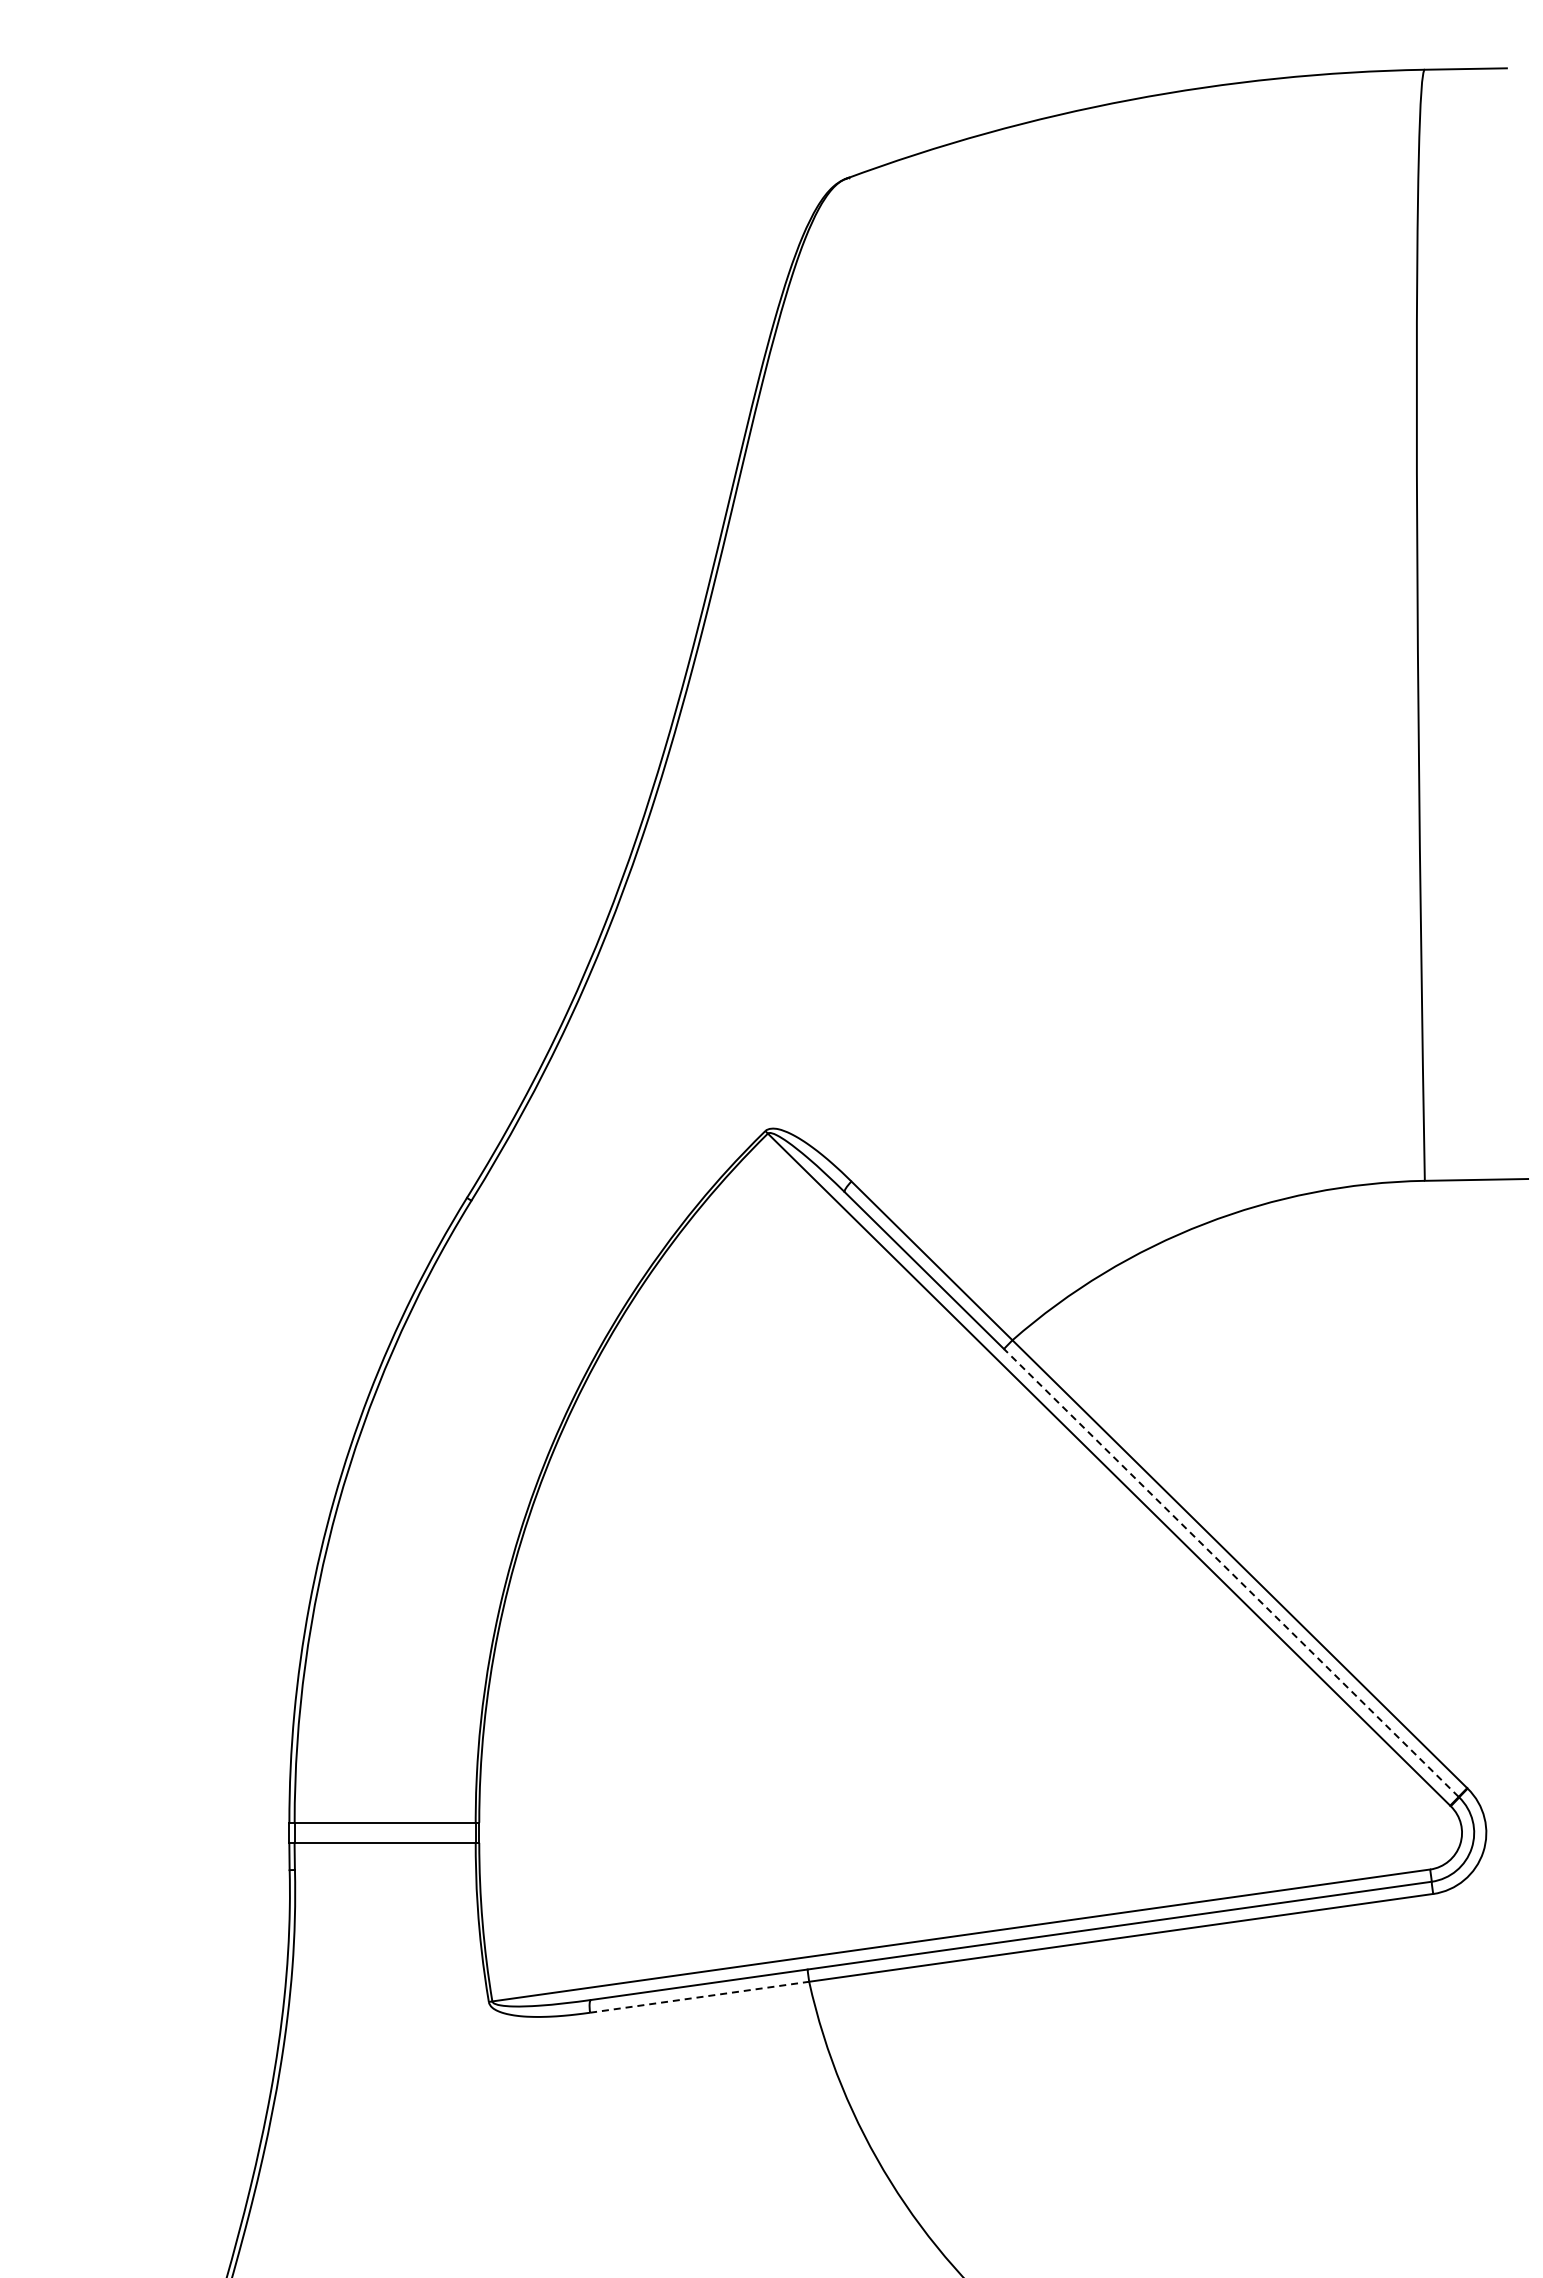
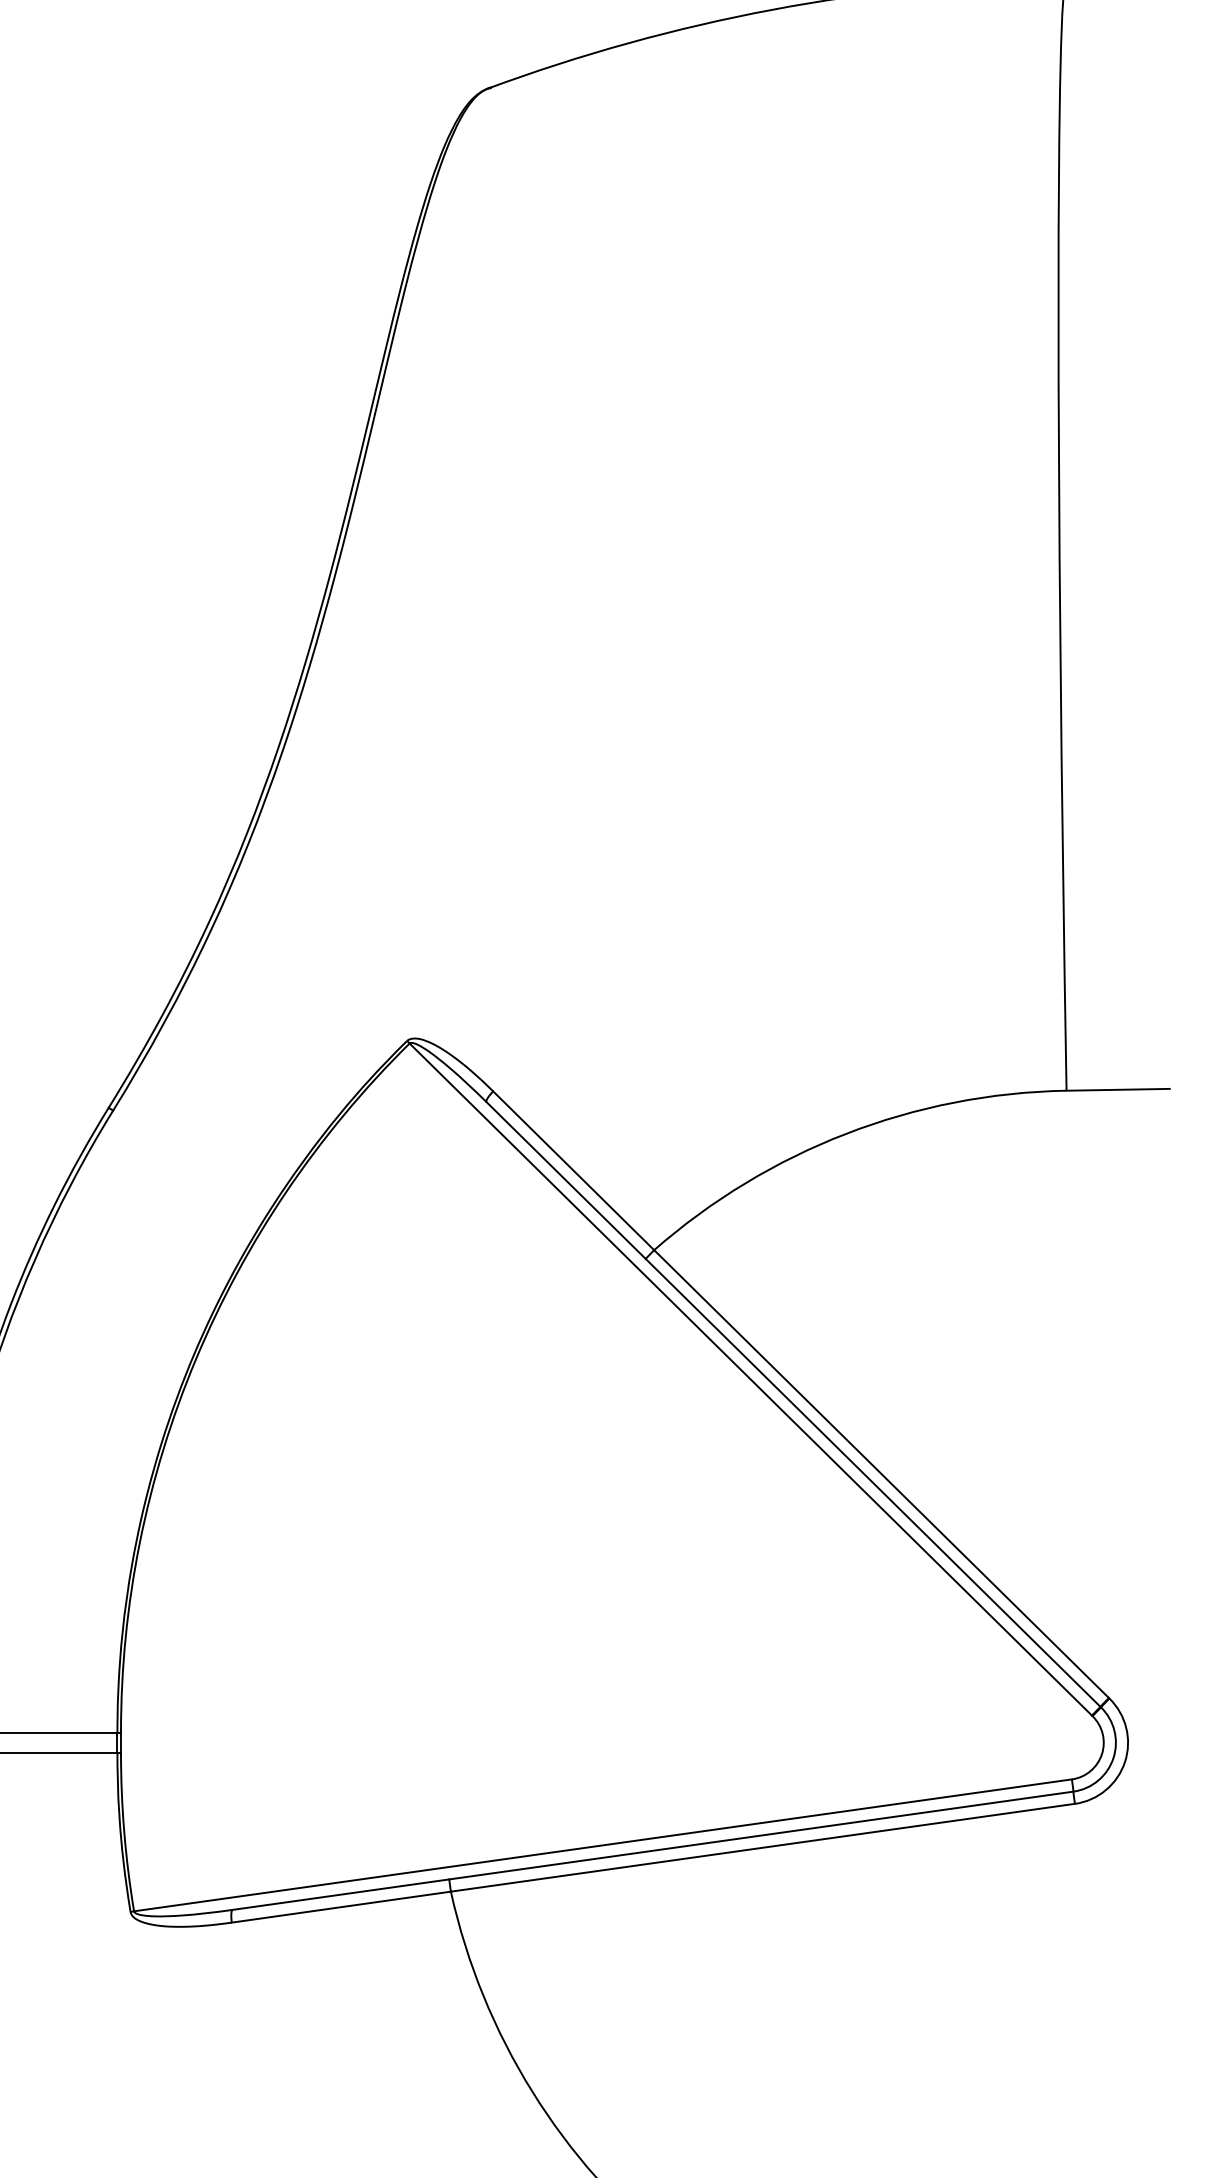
line: (1231, 1572) -> (873, 1482), dashed -> solid
line: (699, 1997) -> (341, 1907), dashed -> solid

